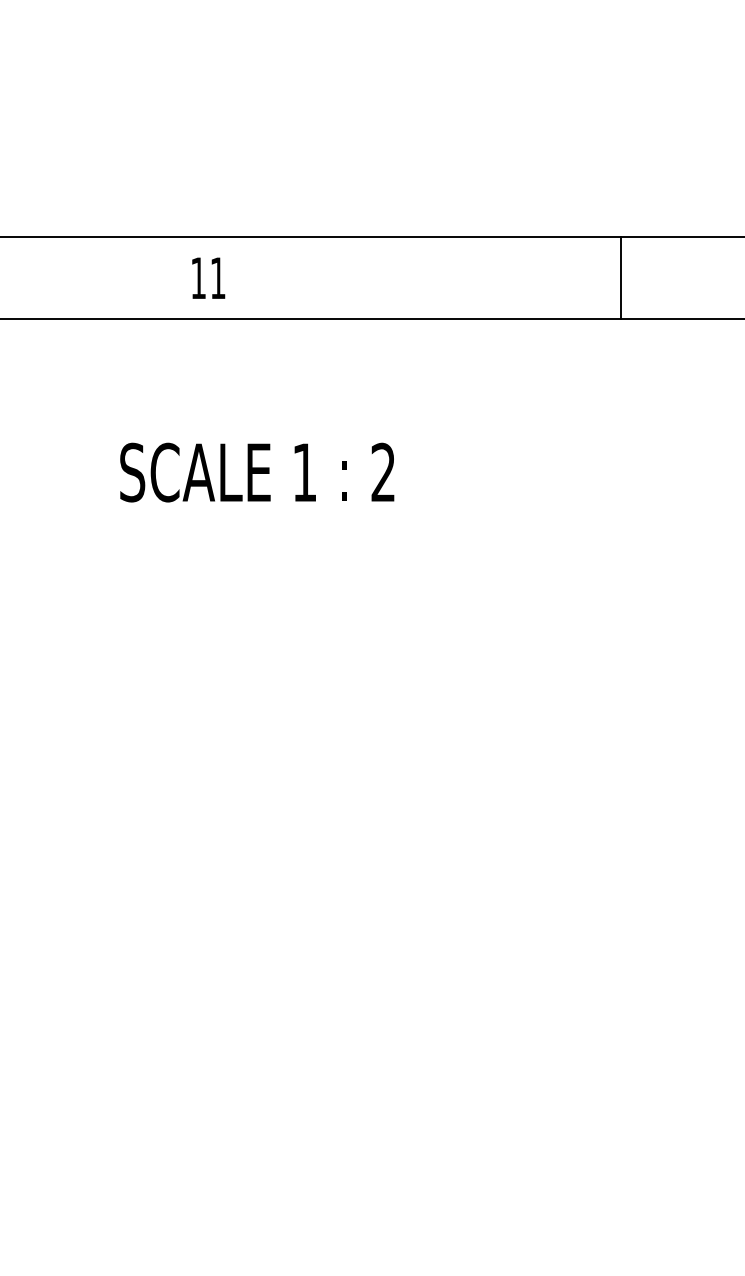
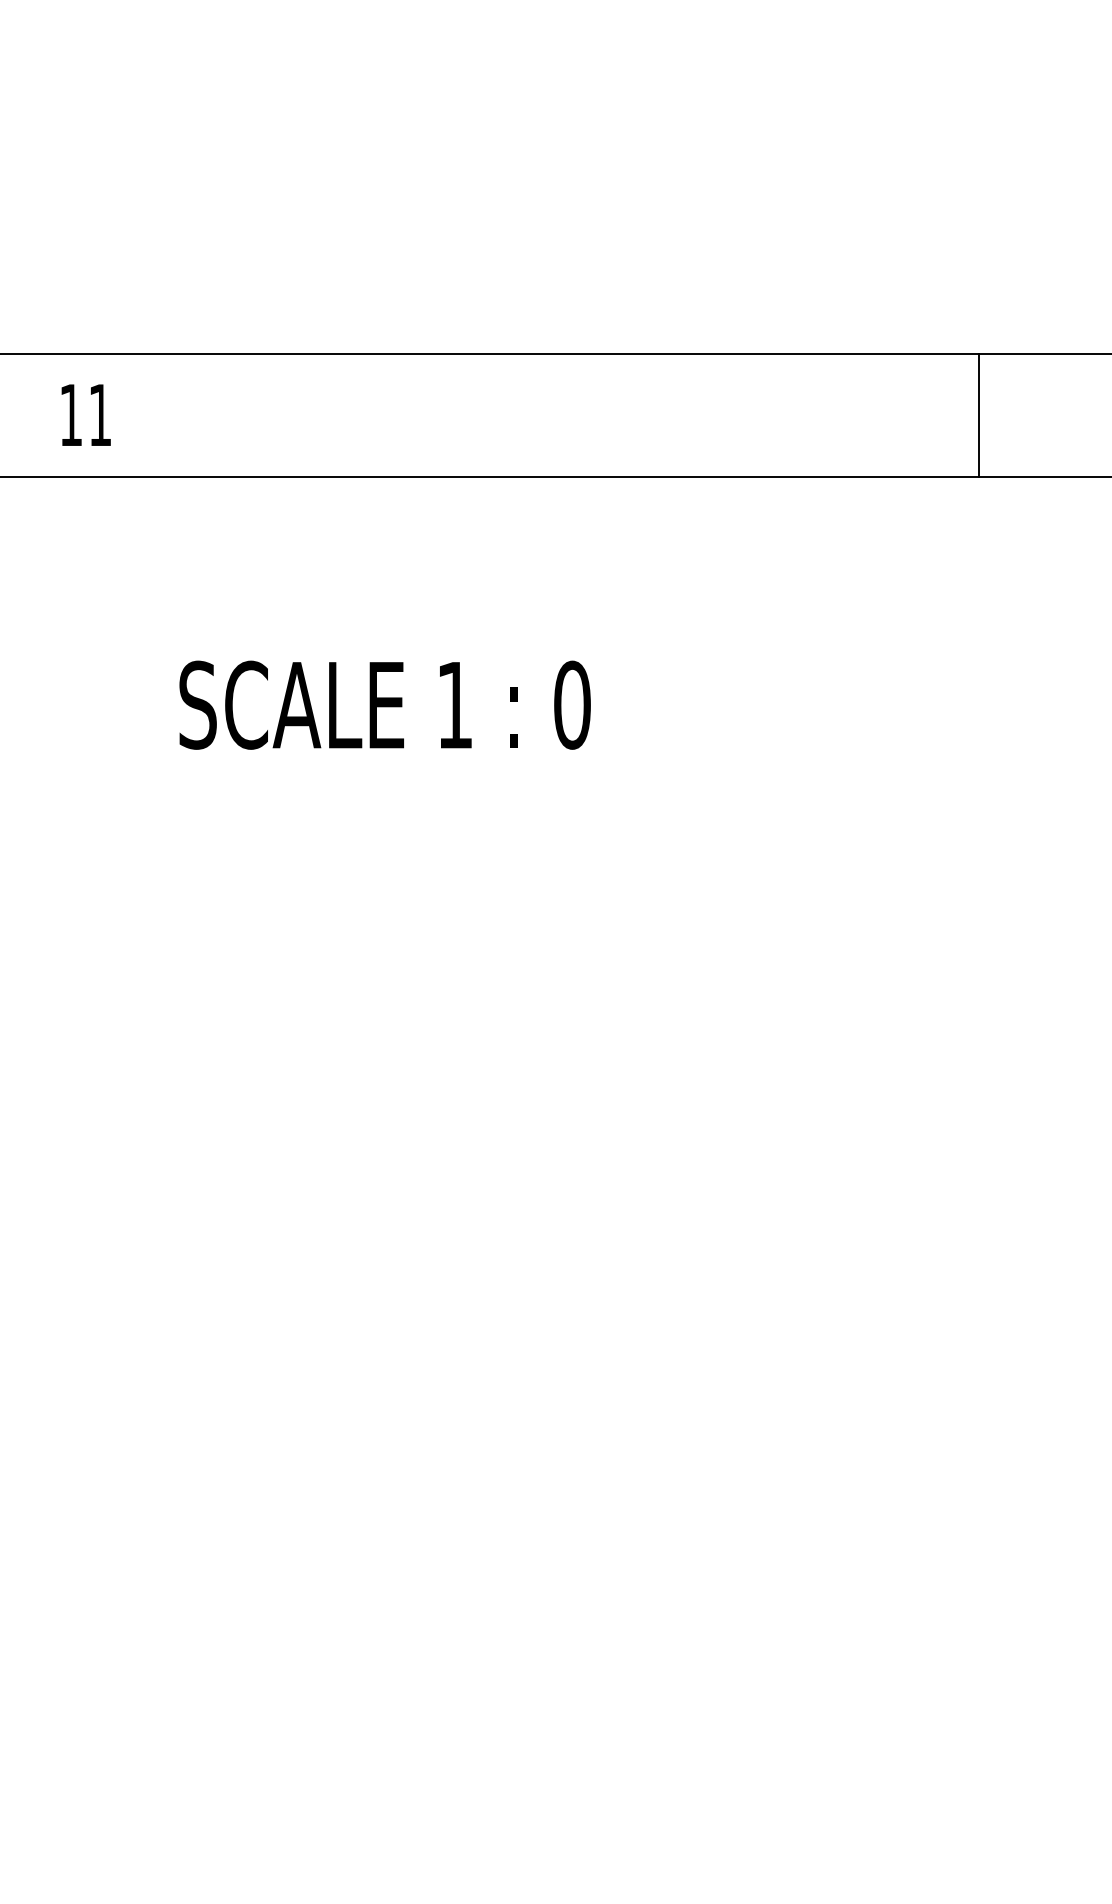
text: (208, 277) -> (85, 414), moved
line: (620, 277) -> (978, 414), moved
text: (383, 472) -> (572, 705), 2 -> 0

